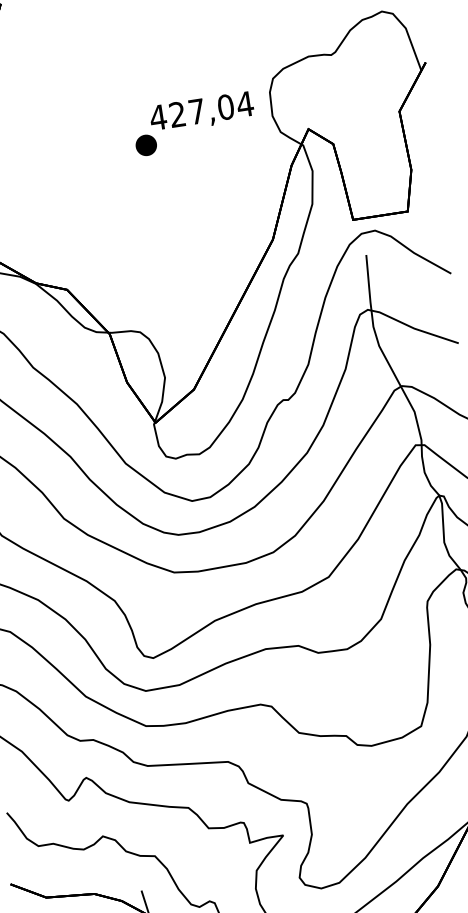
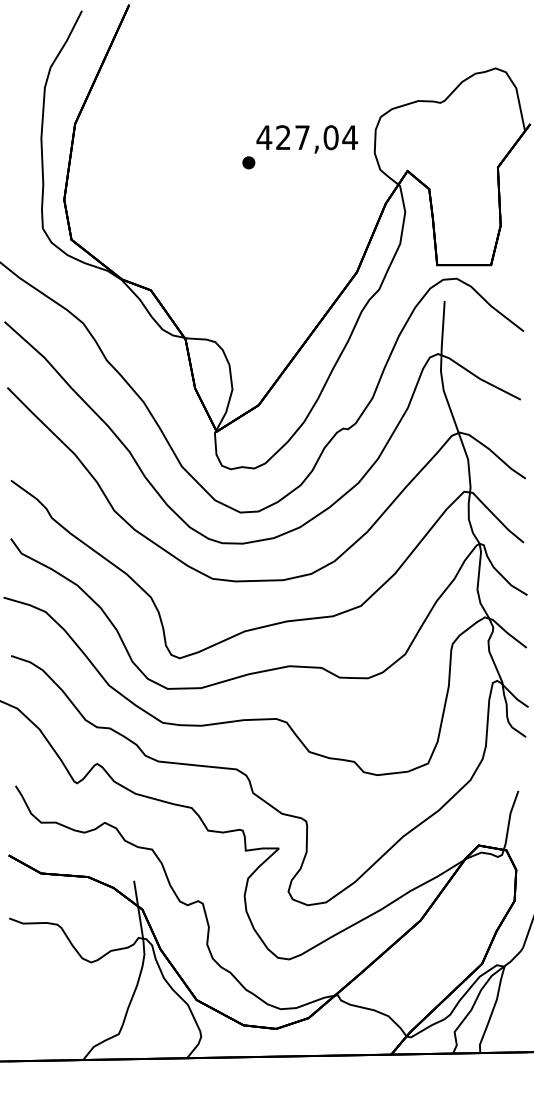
part: (146, 145) -> (248, 162), size x0.62

